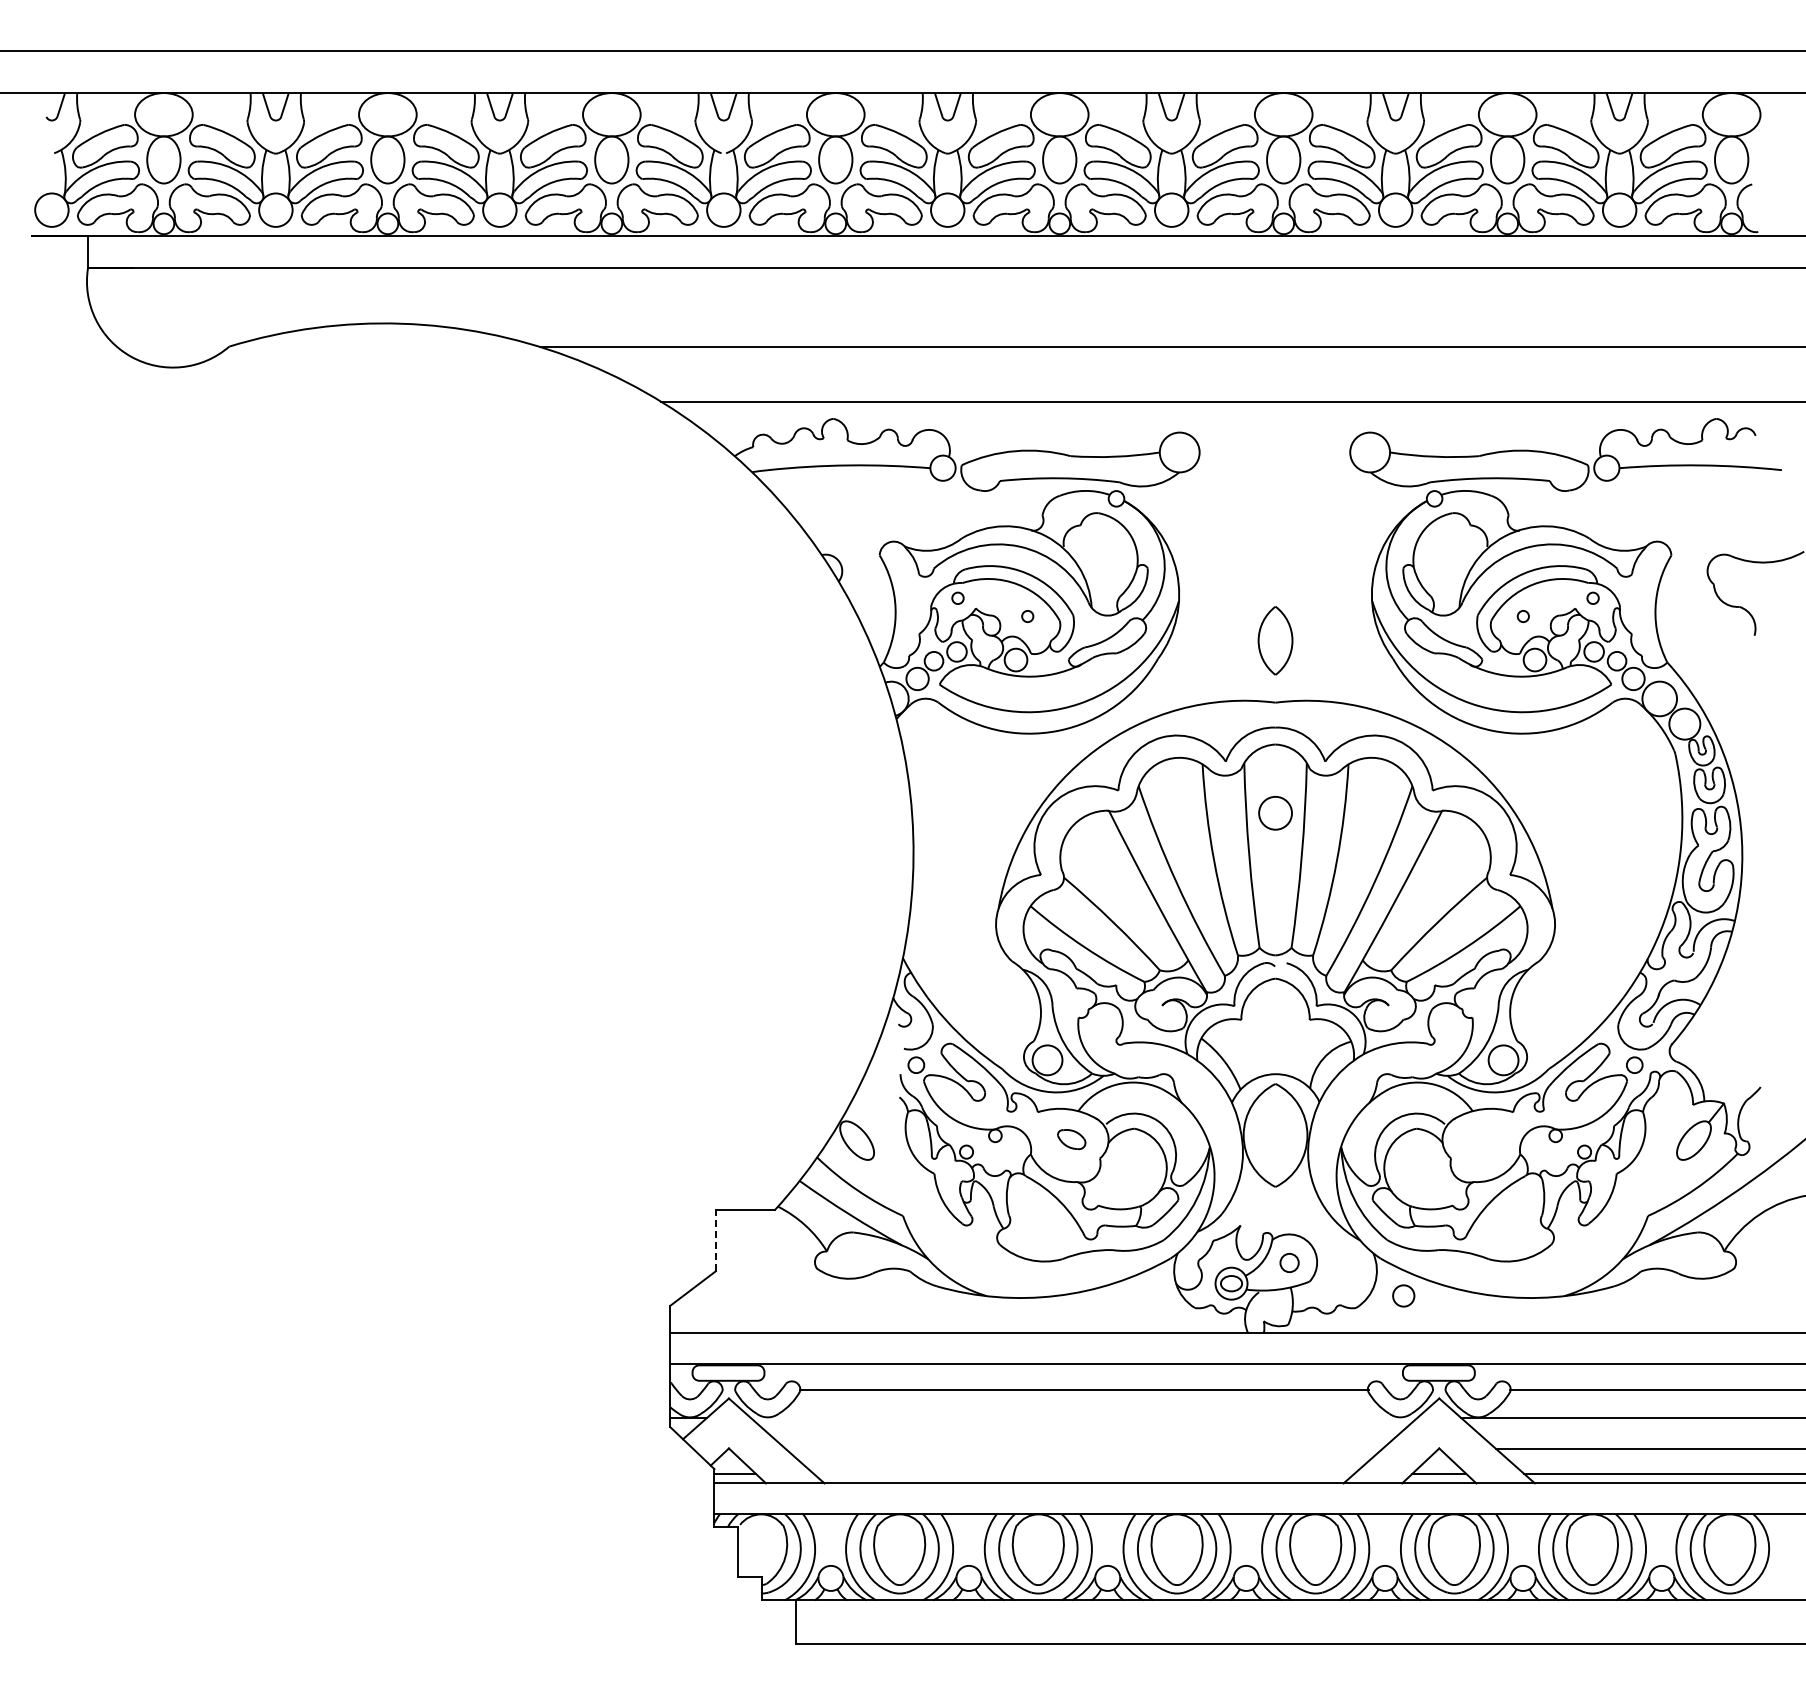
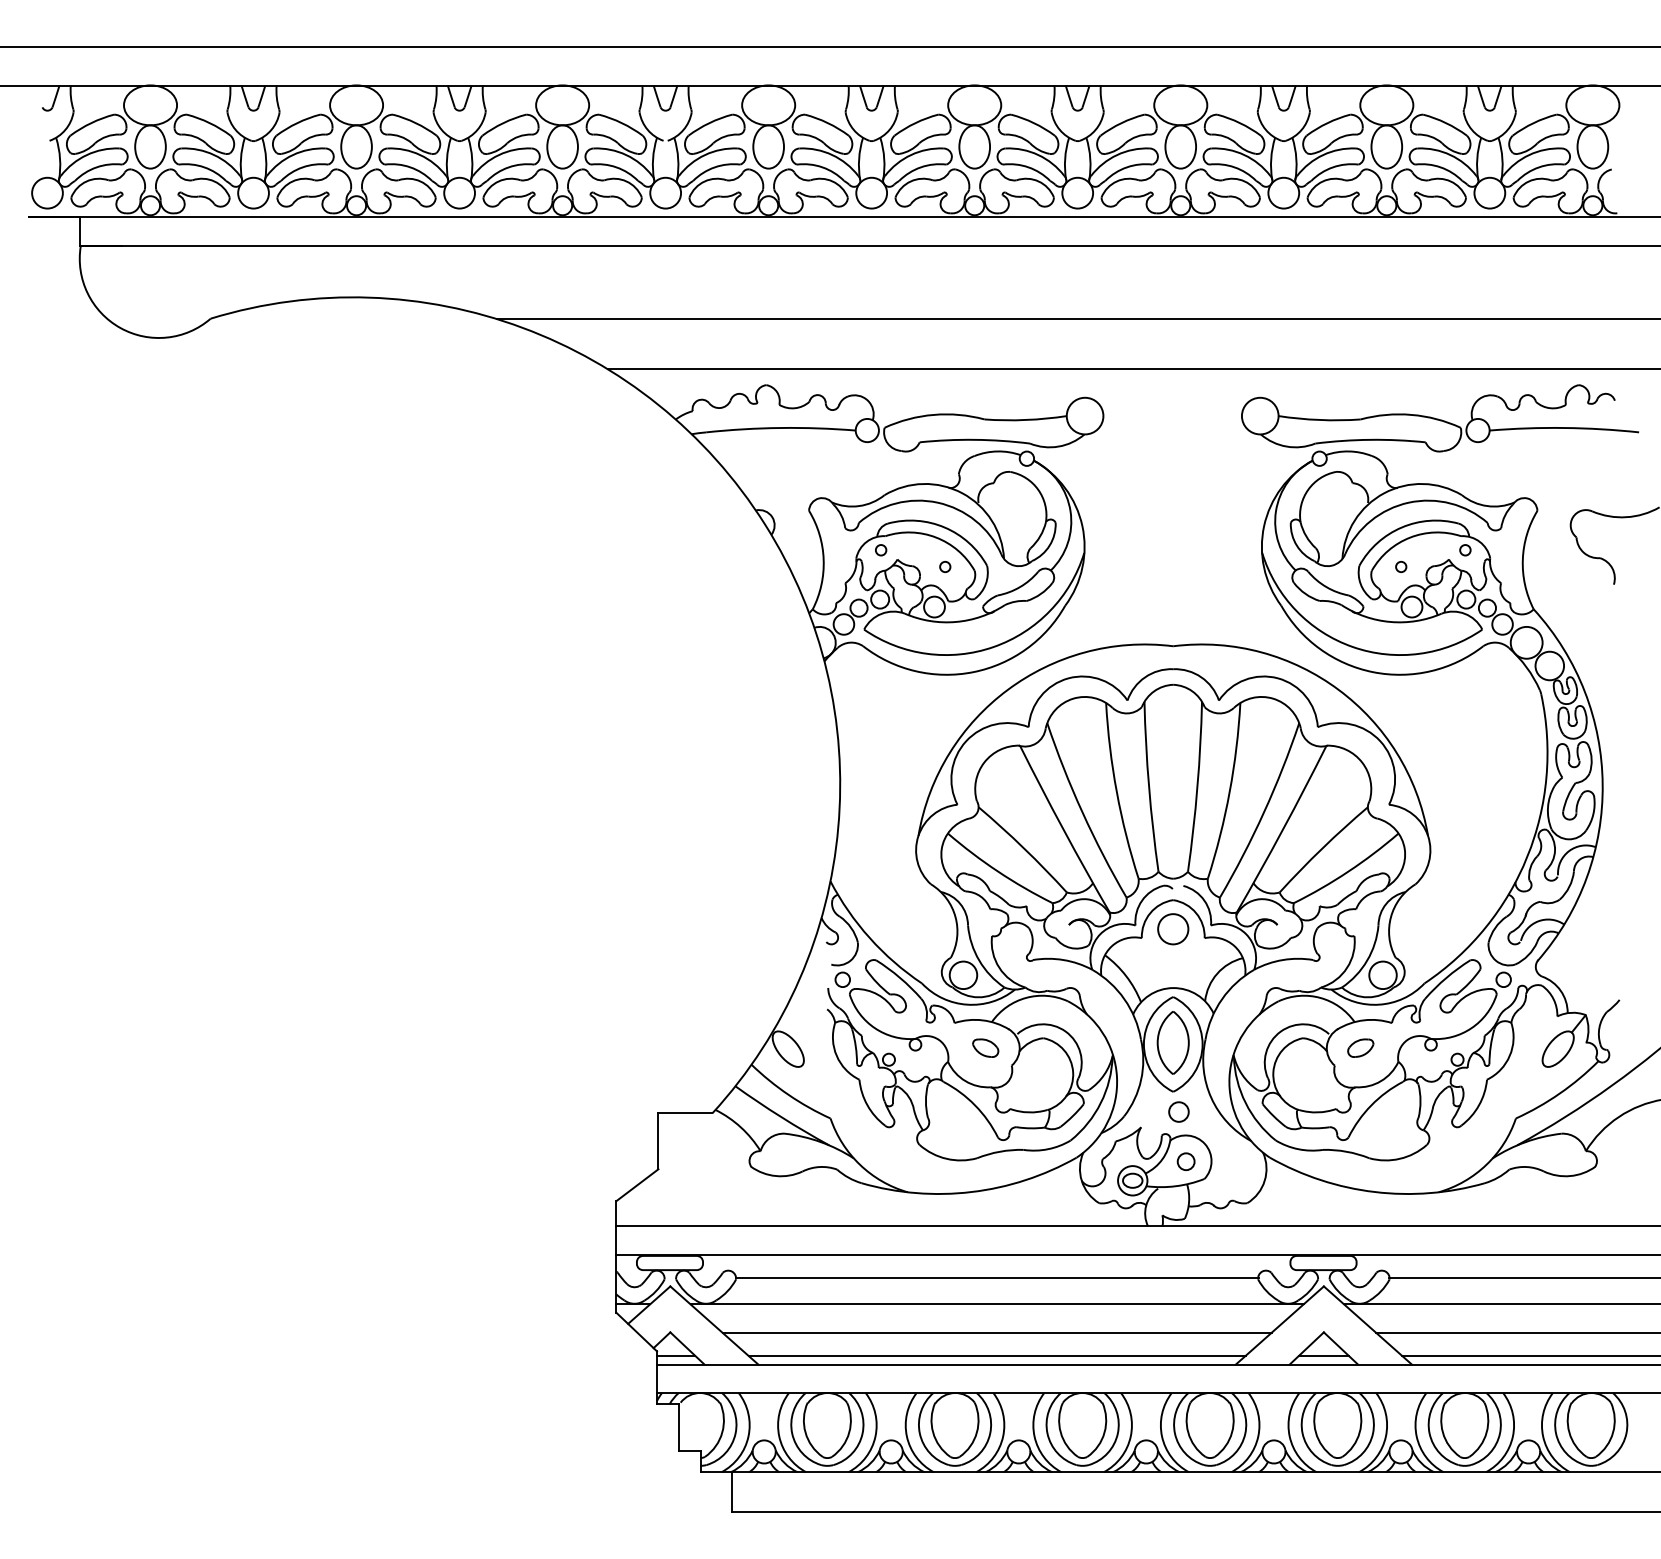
part: (1275, 640) -> (1173, 1042), moved
circle: (1275, 813) -> (1173, 929), moved
part: (1479, 1139) -> (1360, 1048), added
line: (715, 1240) -> (658, 1141), dashed -> solid
circle: (1403, 1295) -> (1178, 1111), moved
line: (1084, 1418) -> (997, 1304), added
line: (1083, 1448) -> (996, 1332), added
line: (1084, 1474) -> (997, 1356), added

